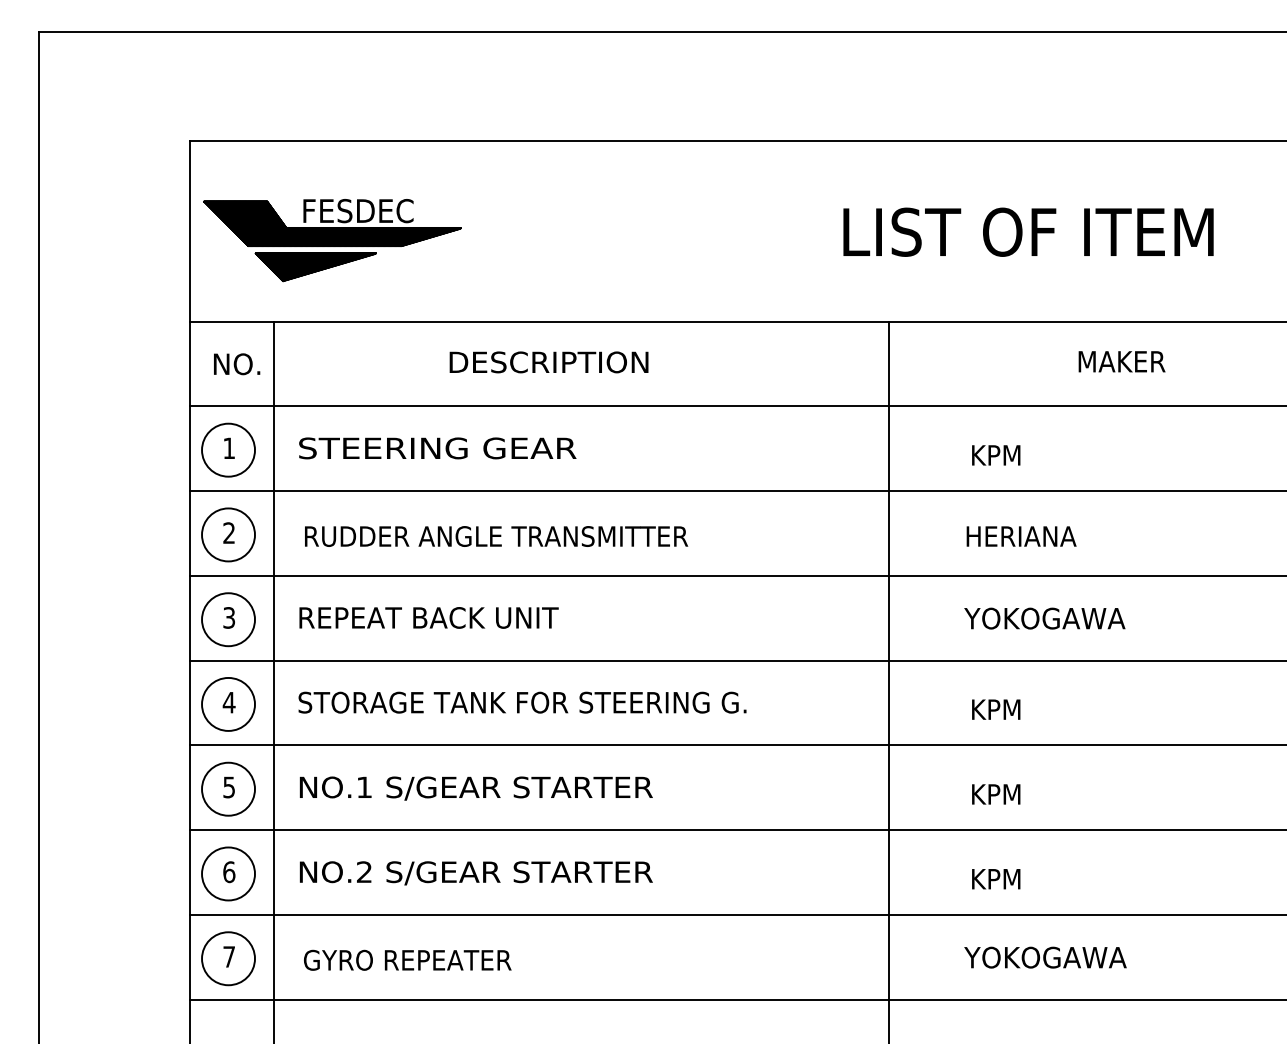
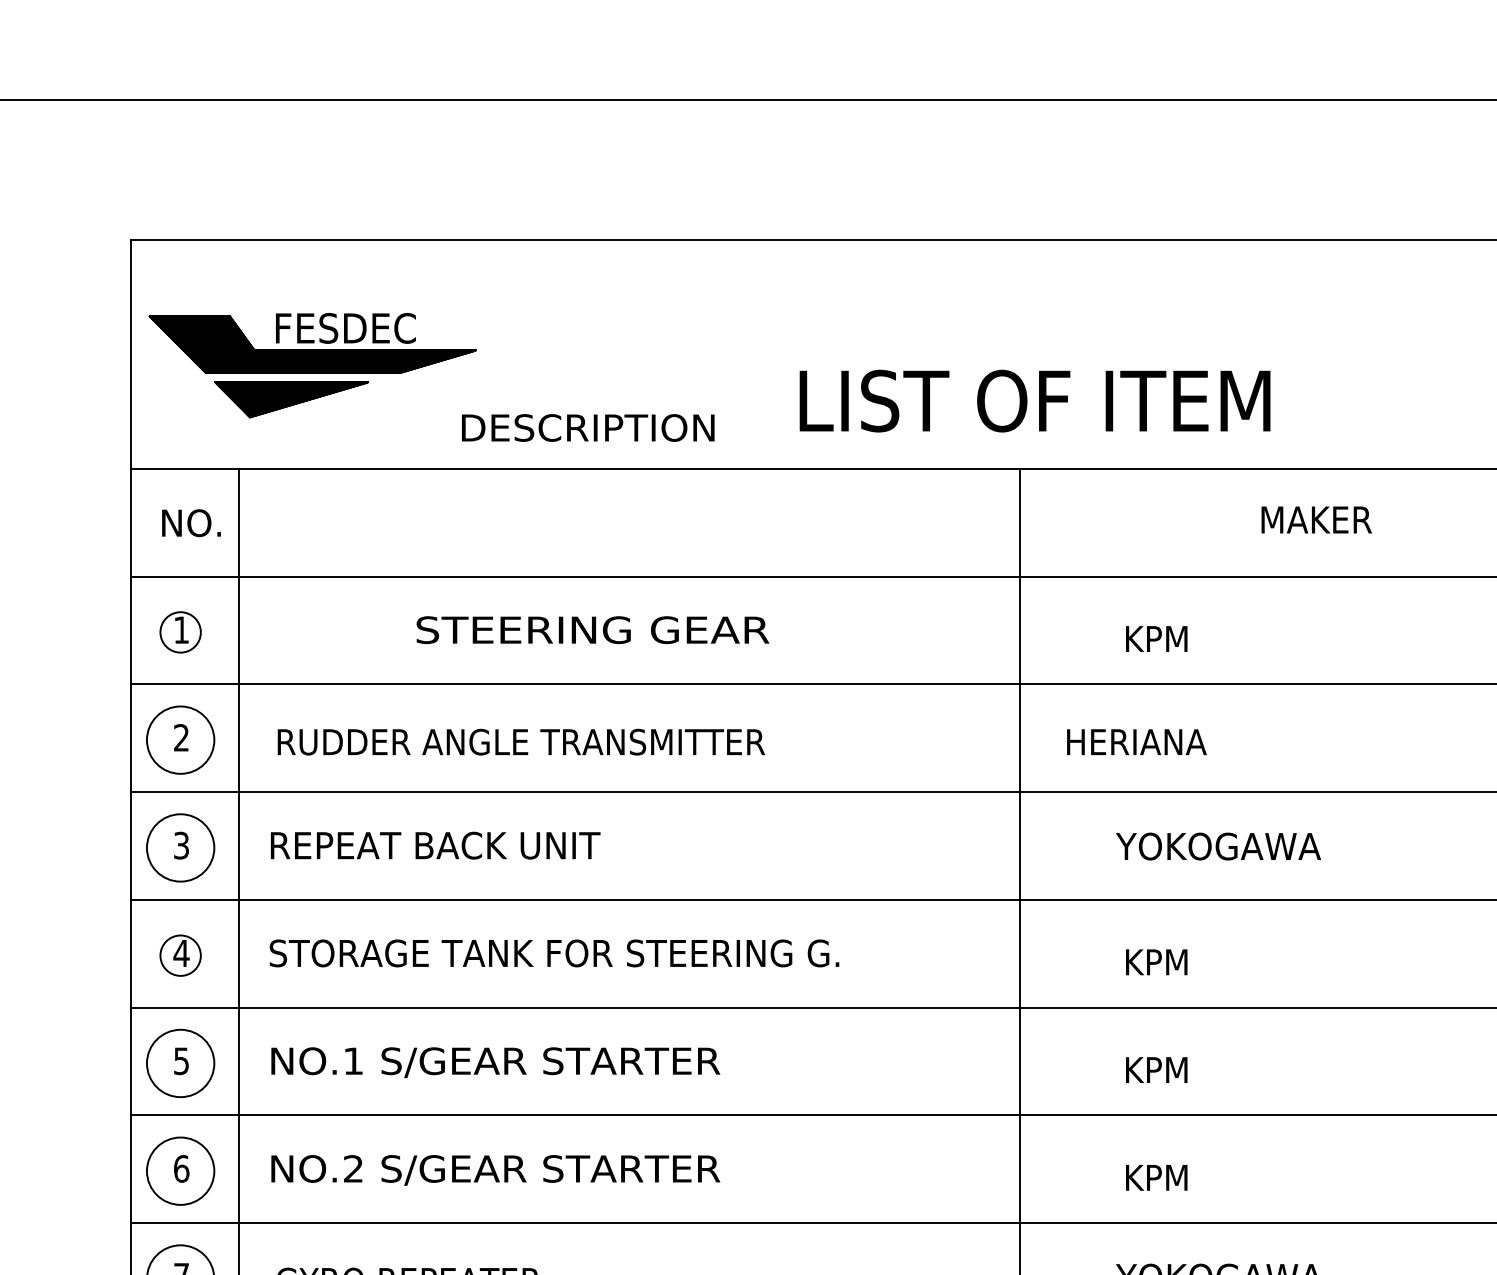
text: (1028, 231) -> (1035, 400), moved
text: (548, 362) -> (587, 428), moved
text: (437, 448) -> (592, 630), moved
circle: (228, 449) -> (180, 631), size x0.6
text: (1021, 536) -> (1136, 742), moved
circle: (228, 703) -> (180, 954), size x0.6

